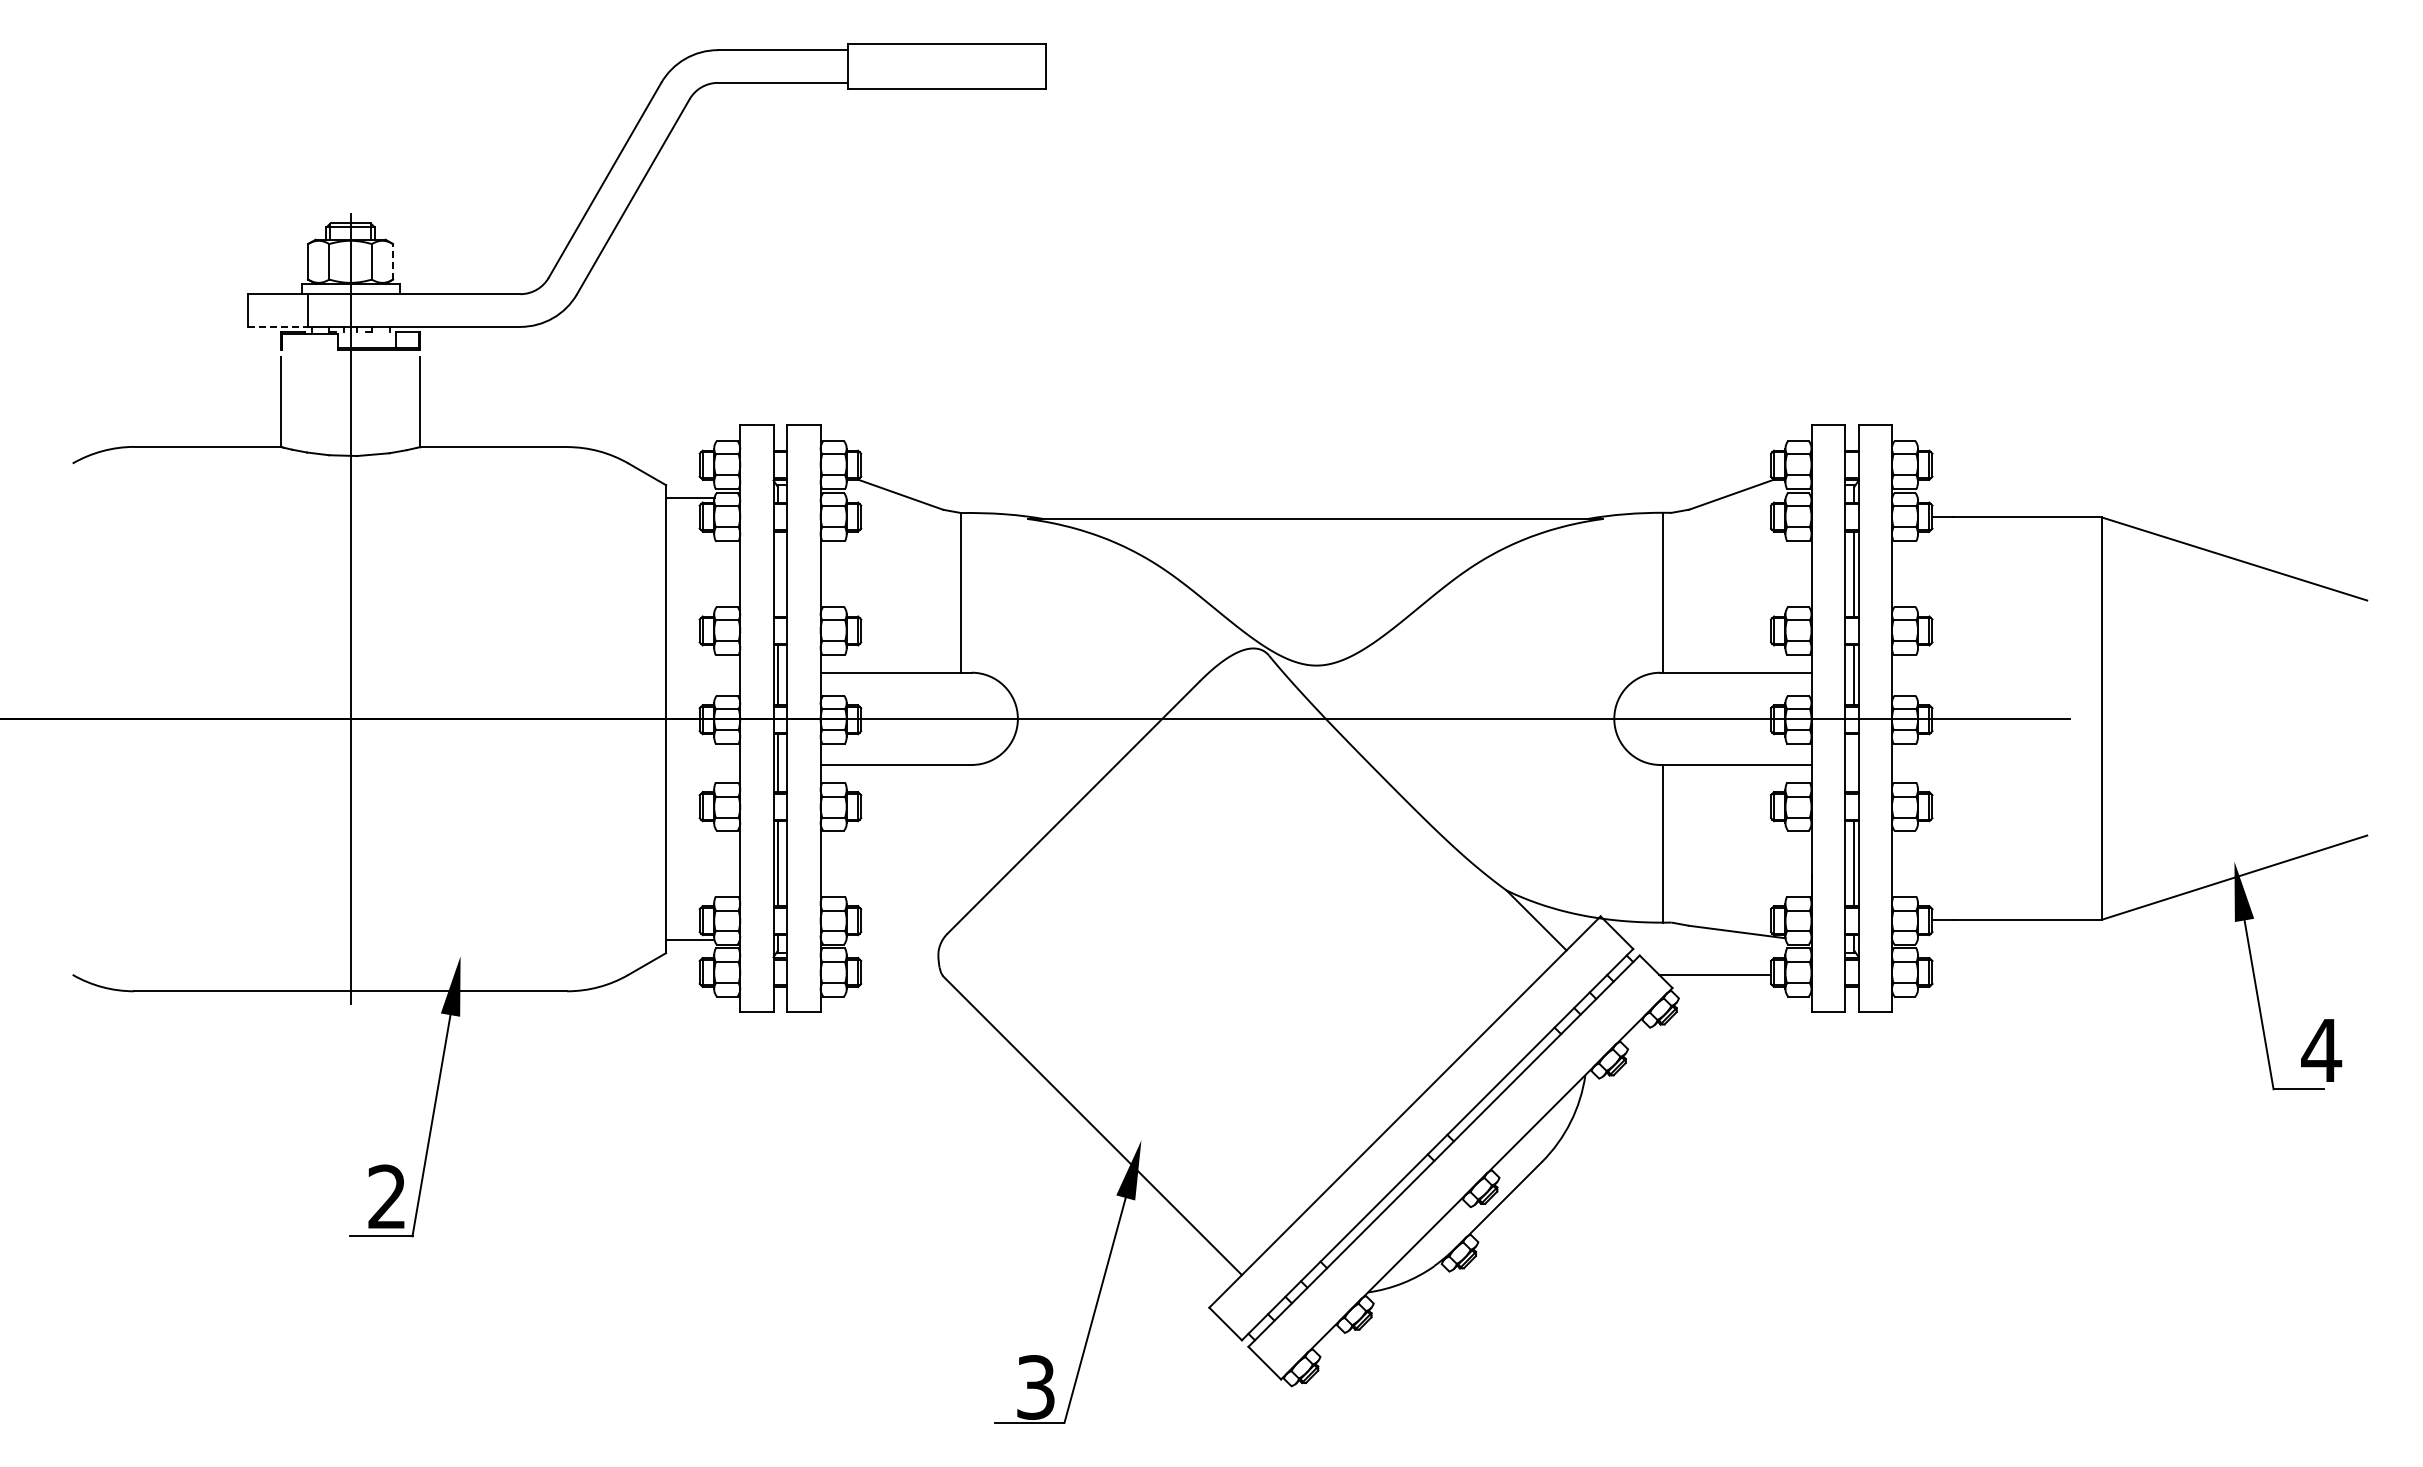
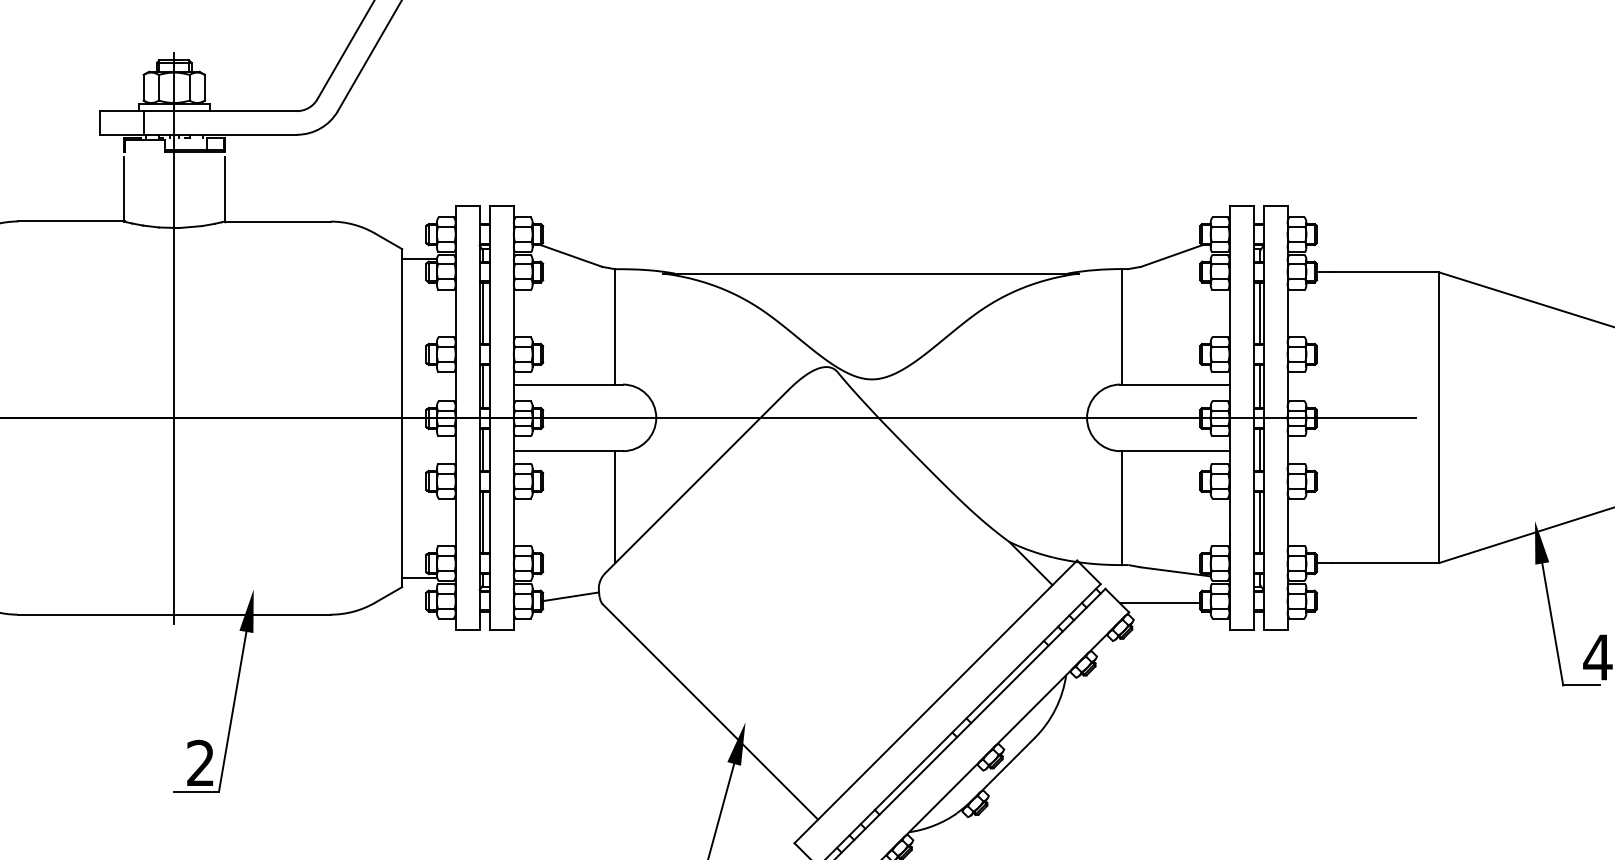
line: (393, 261) -> (205, 87), dashed -> solid
line: (278, 326) -> (122, 134), dashed -> solid
line: (778, 573) -> (483, 312), added
line: (1854, 763) -> (1260, 450), added
line: (961, 842) -> (615, 507), added
line: (899, 966) -> (570, 596), added

